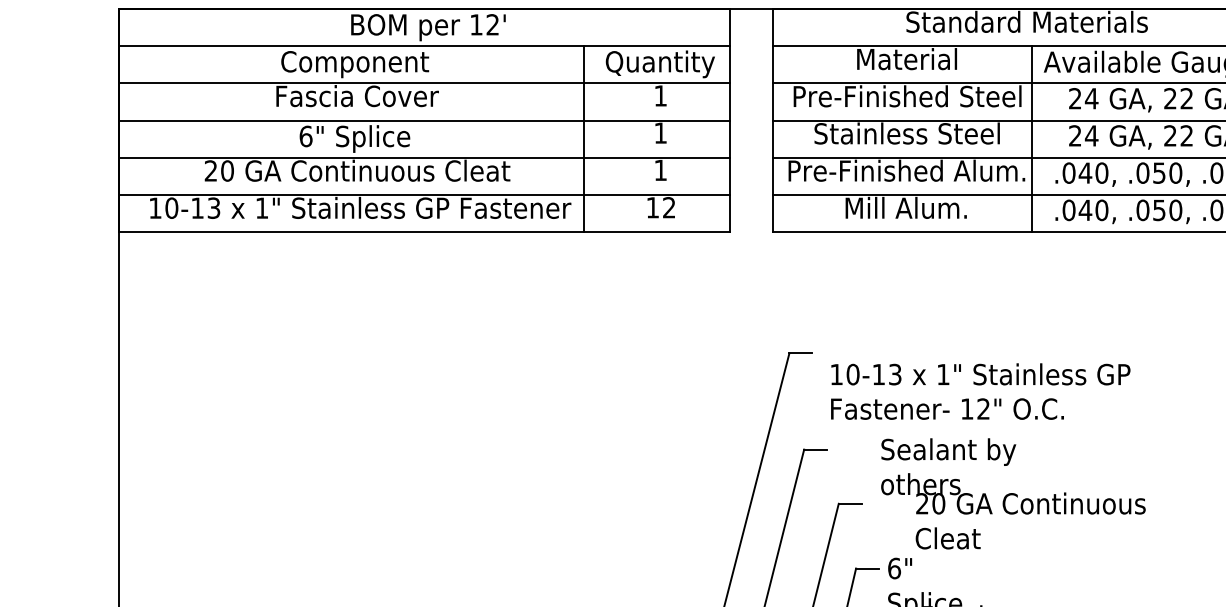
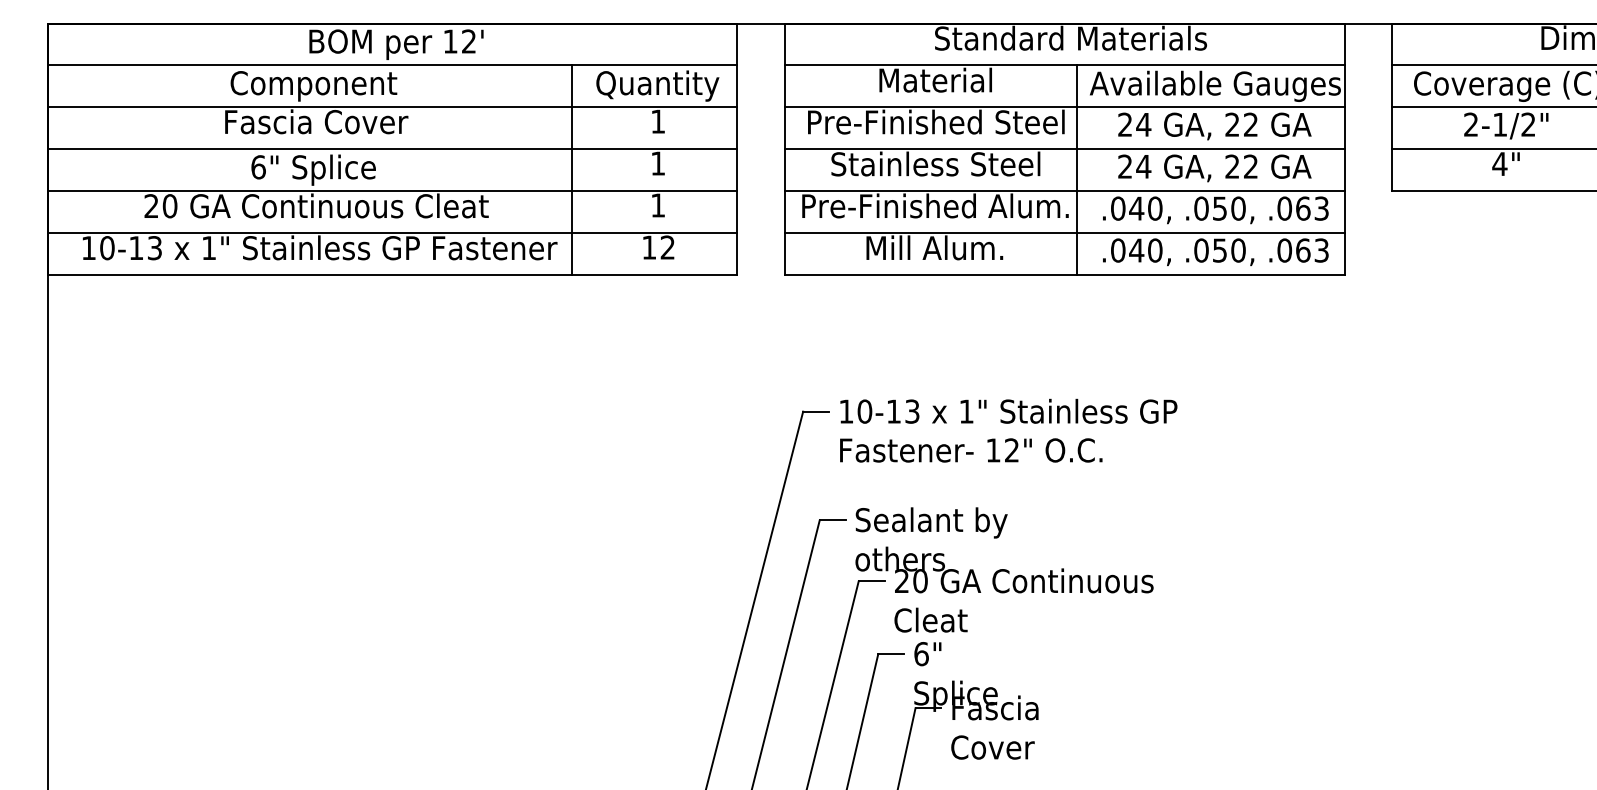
text: (980, 391) -> (1008, 430), moved
text: (1013, 493) -> (1004, 569), moved

